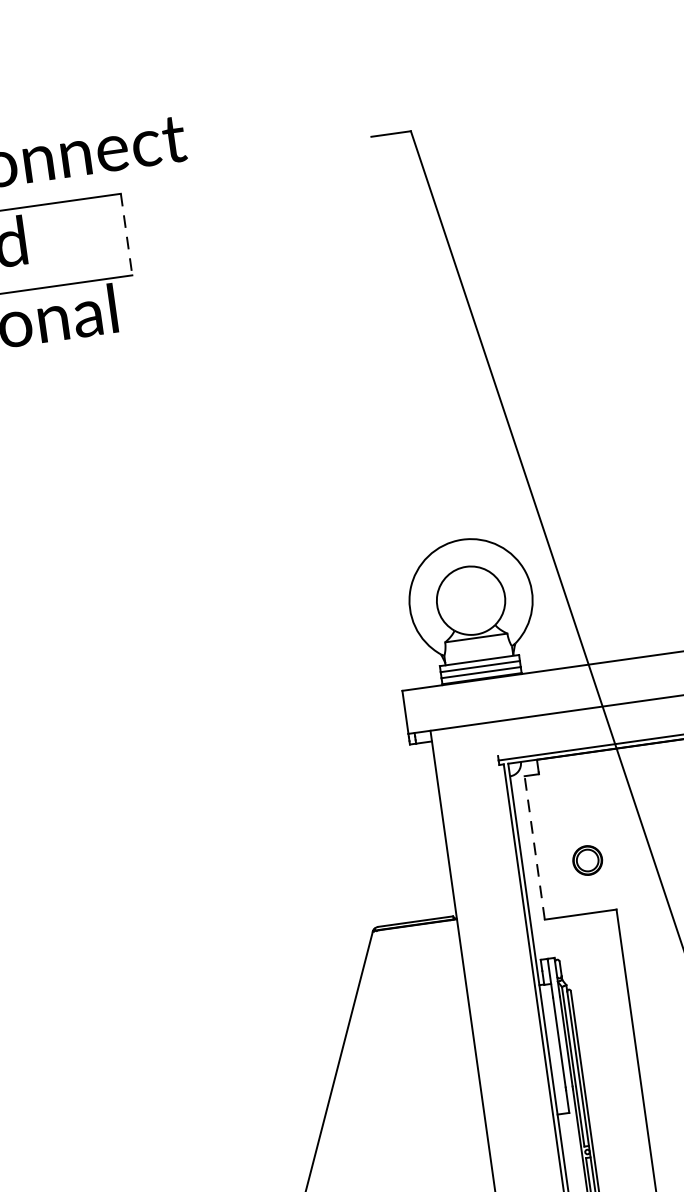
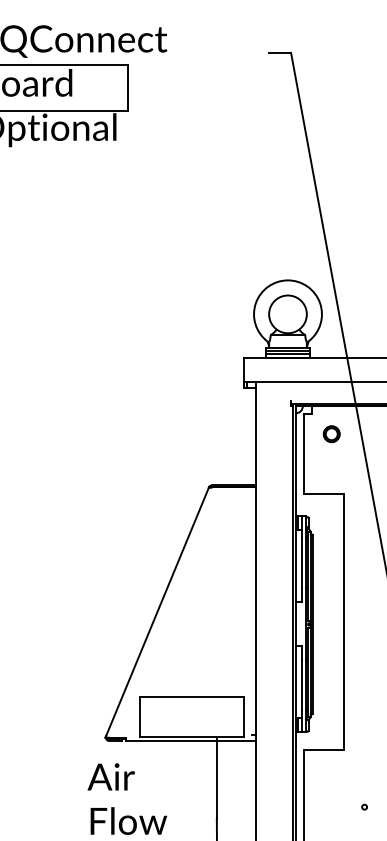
line: (125, 233) -> (127, 87), dashed -> solid
line: (534, 848) -> (303, 454), dashed -> solid
part: (587, 861) -> (331, 434), moved

